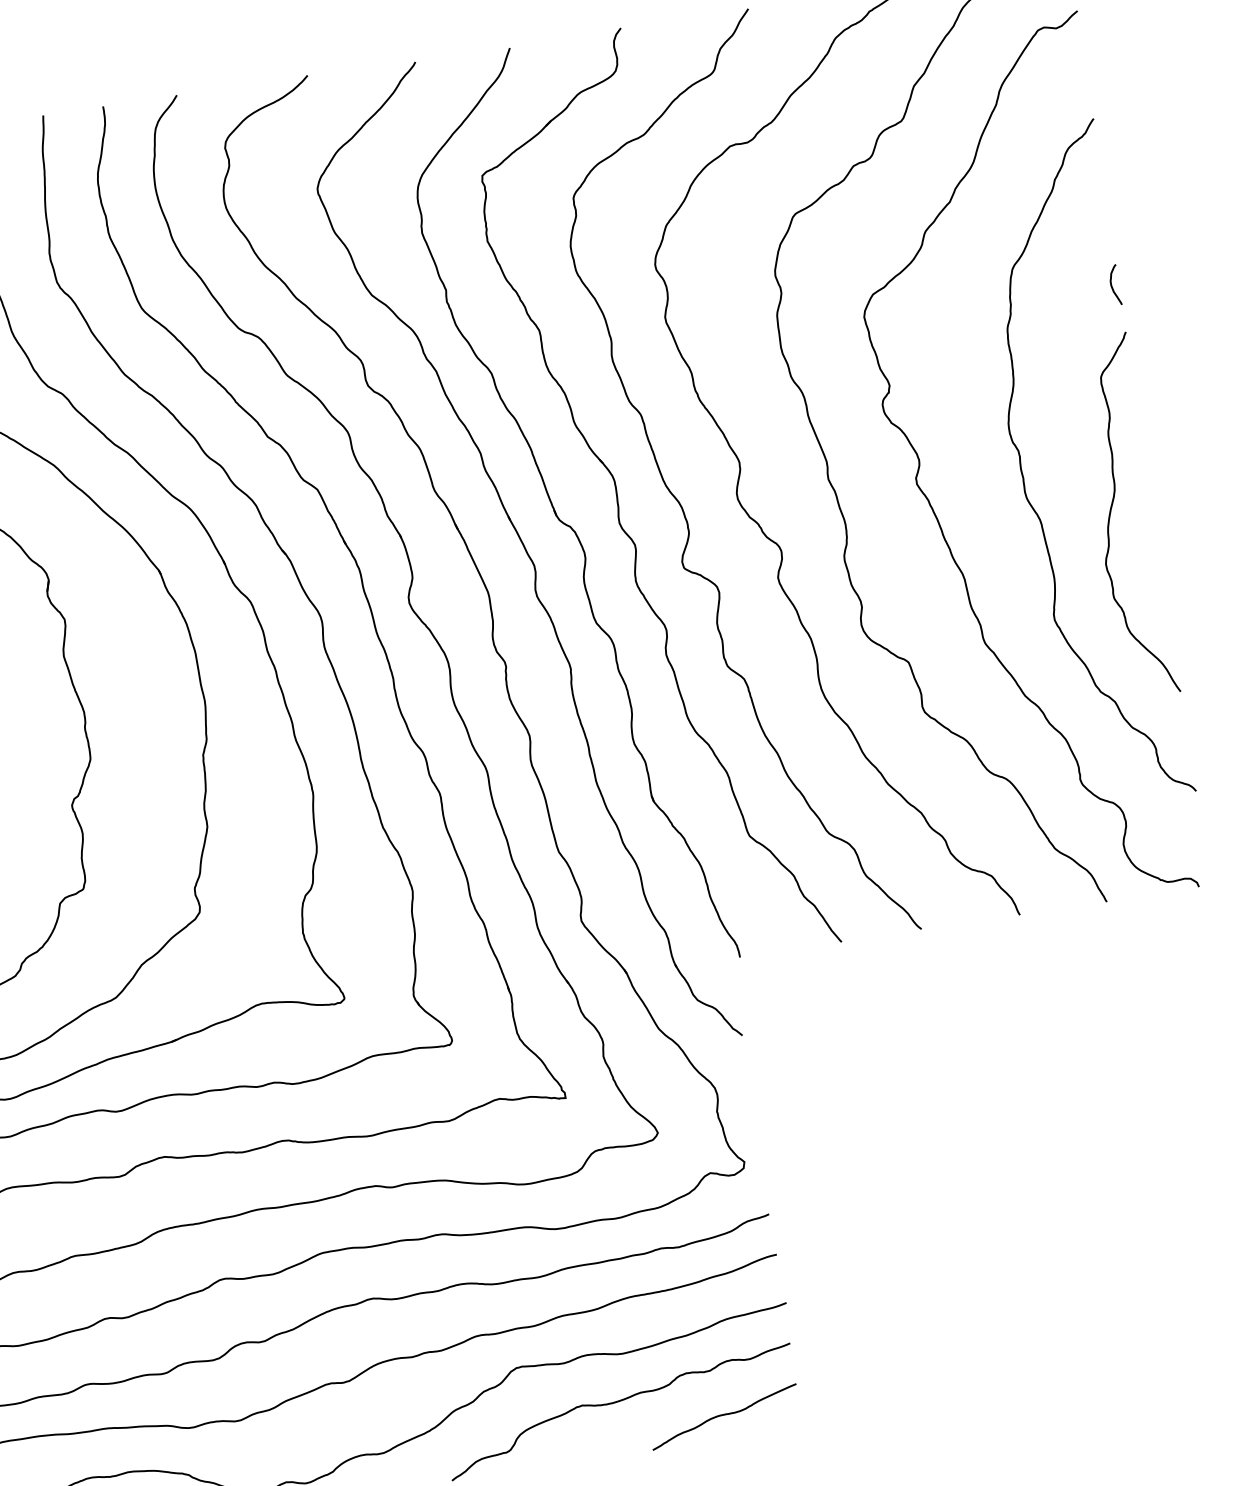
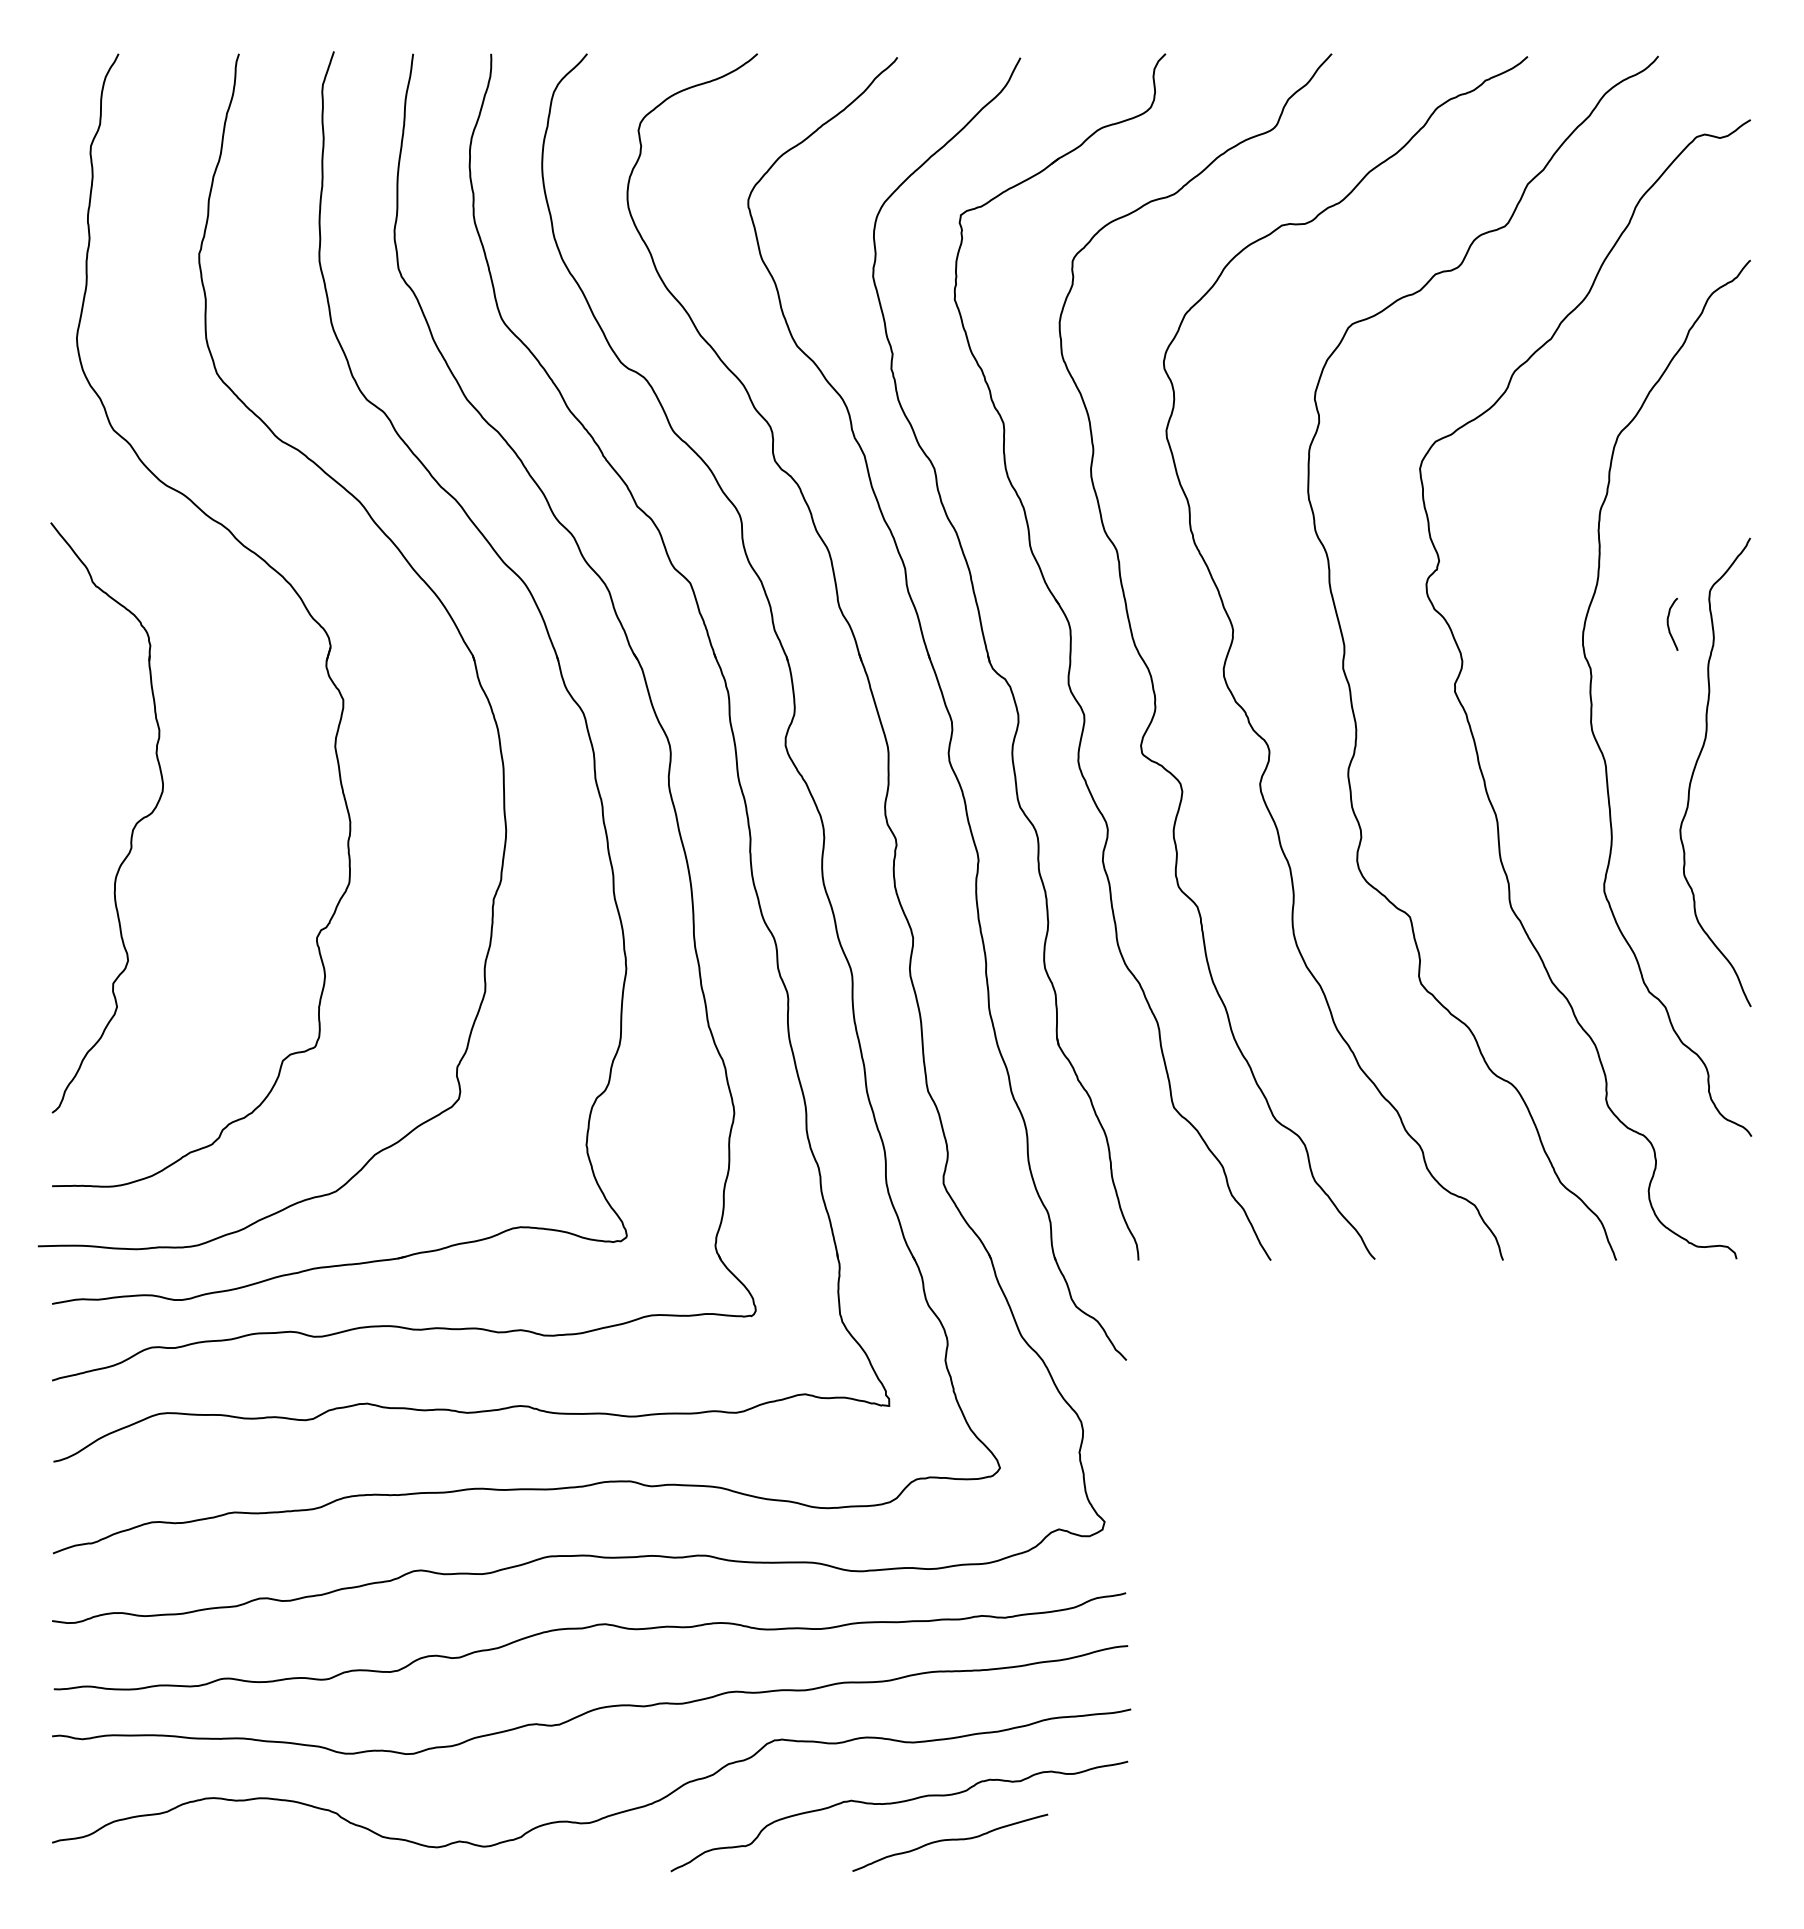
curve: (1111, 284) -> (1668, 623), moved
curve: (724, 1415) -> (950, 1840), moved

